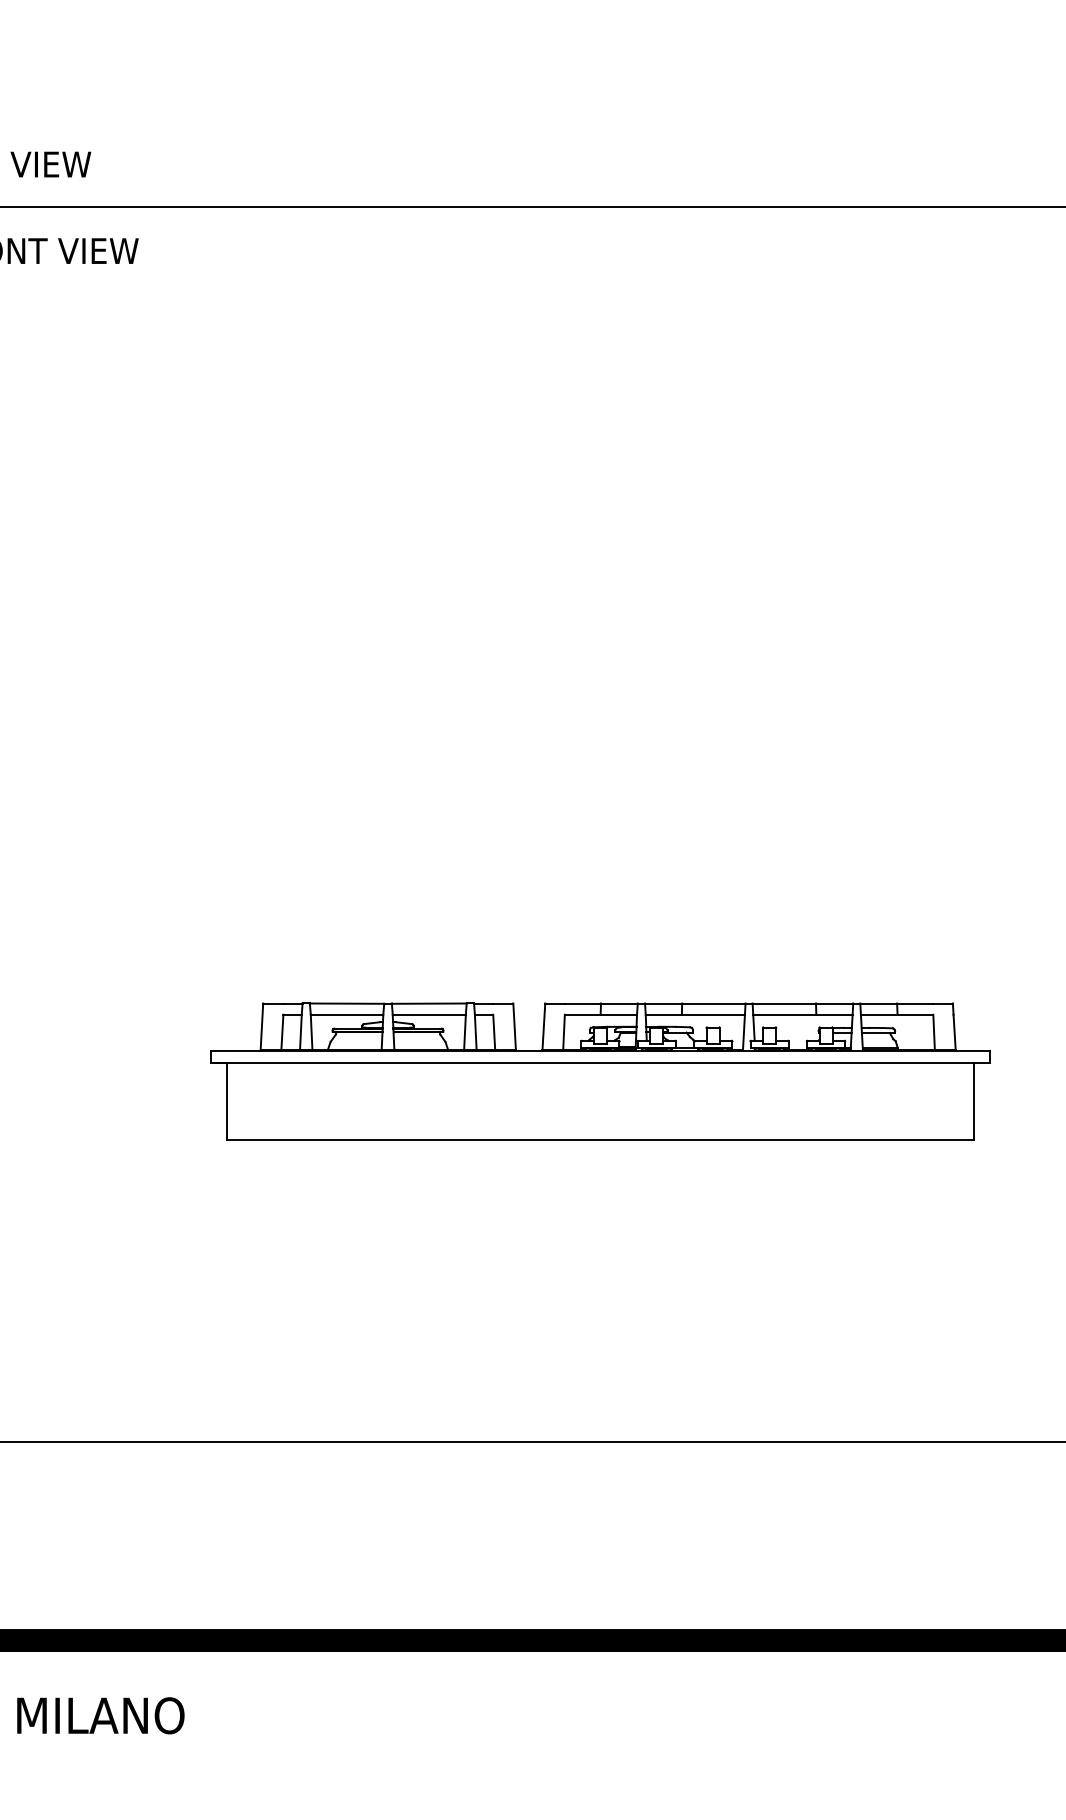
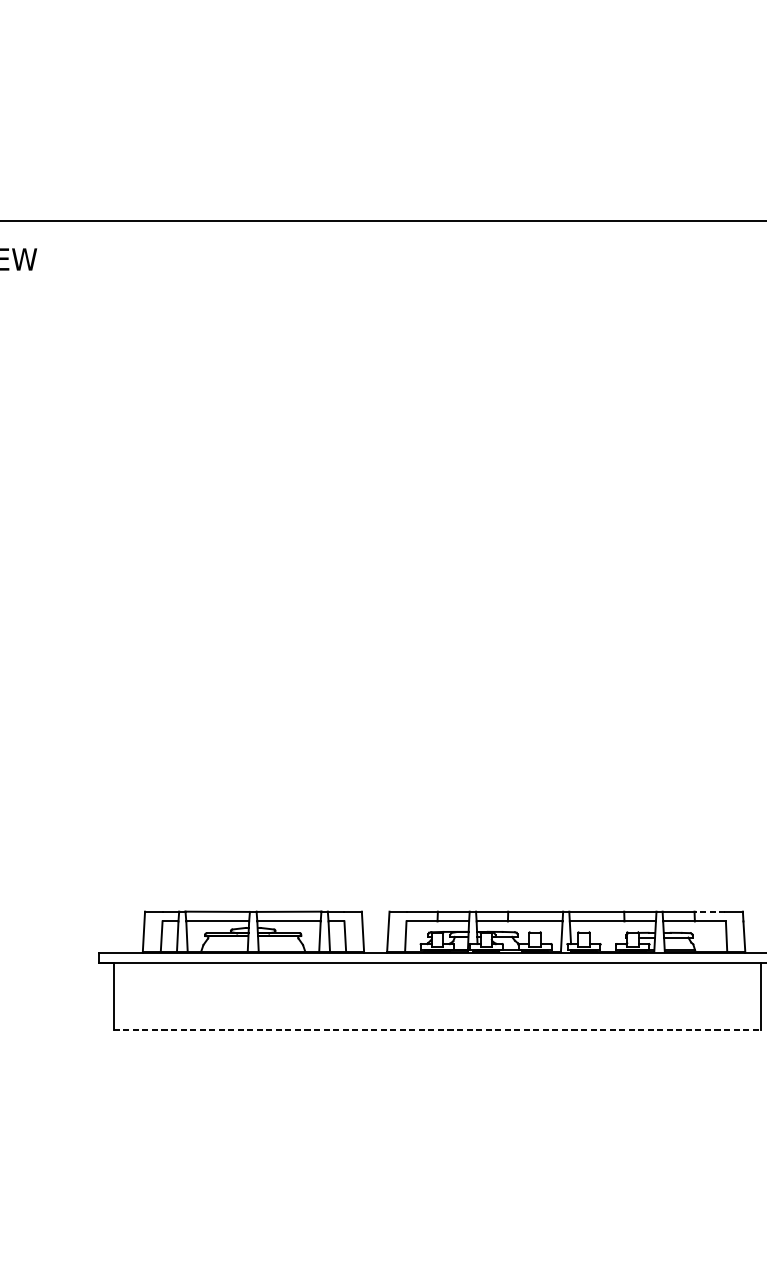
line: (914, 1003) -> (709, 911), solid -> dashed
line: (600, 1139) -> (437, 1029), solid -> dashed

